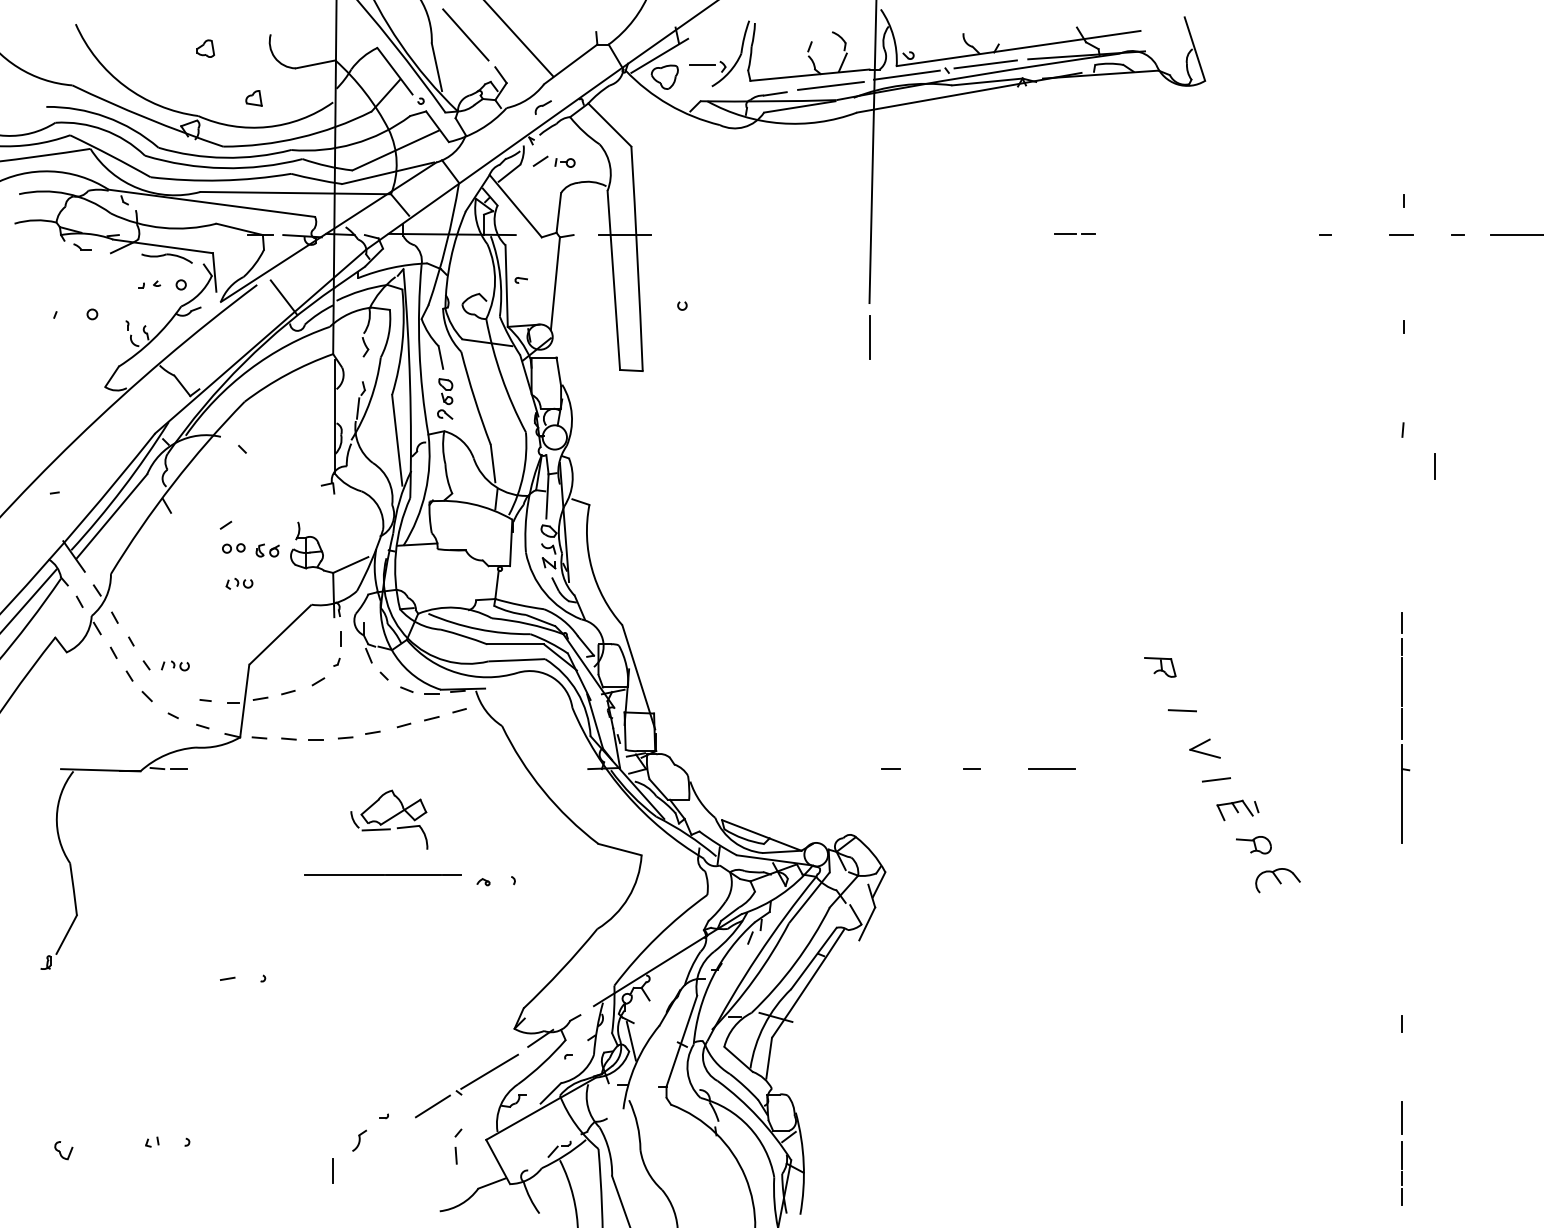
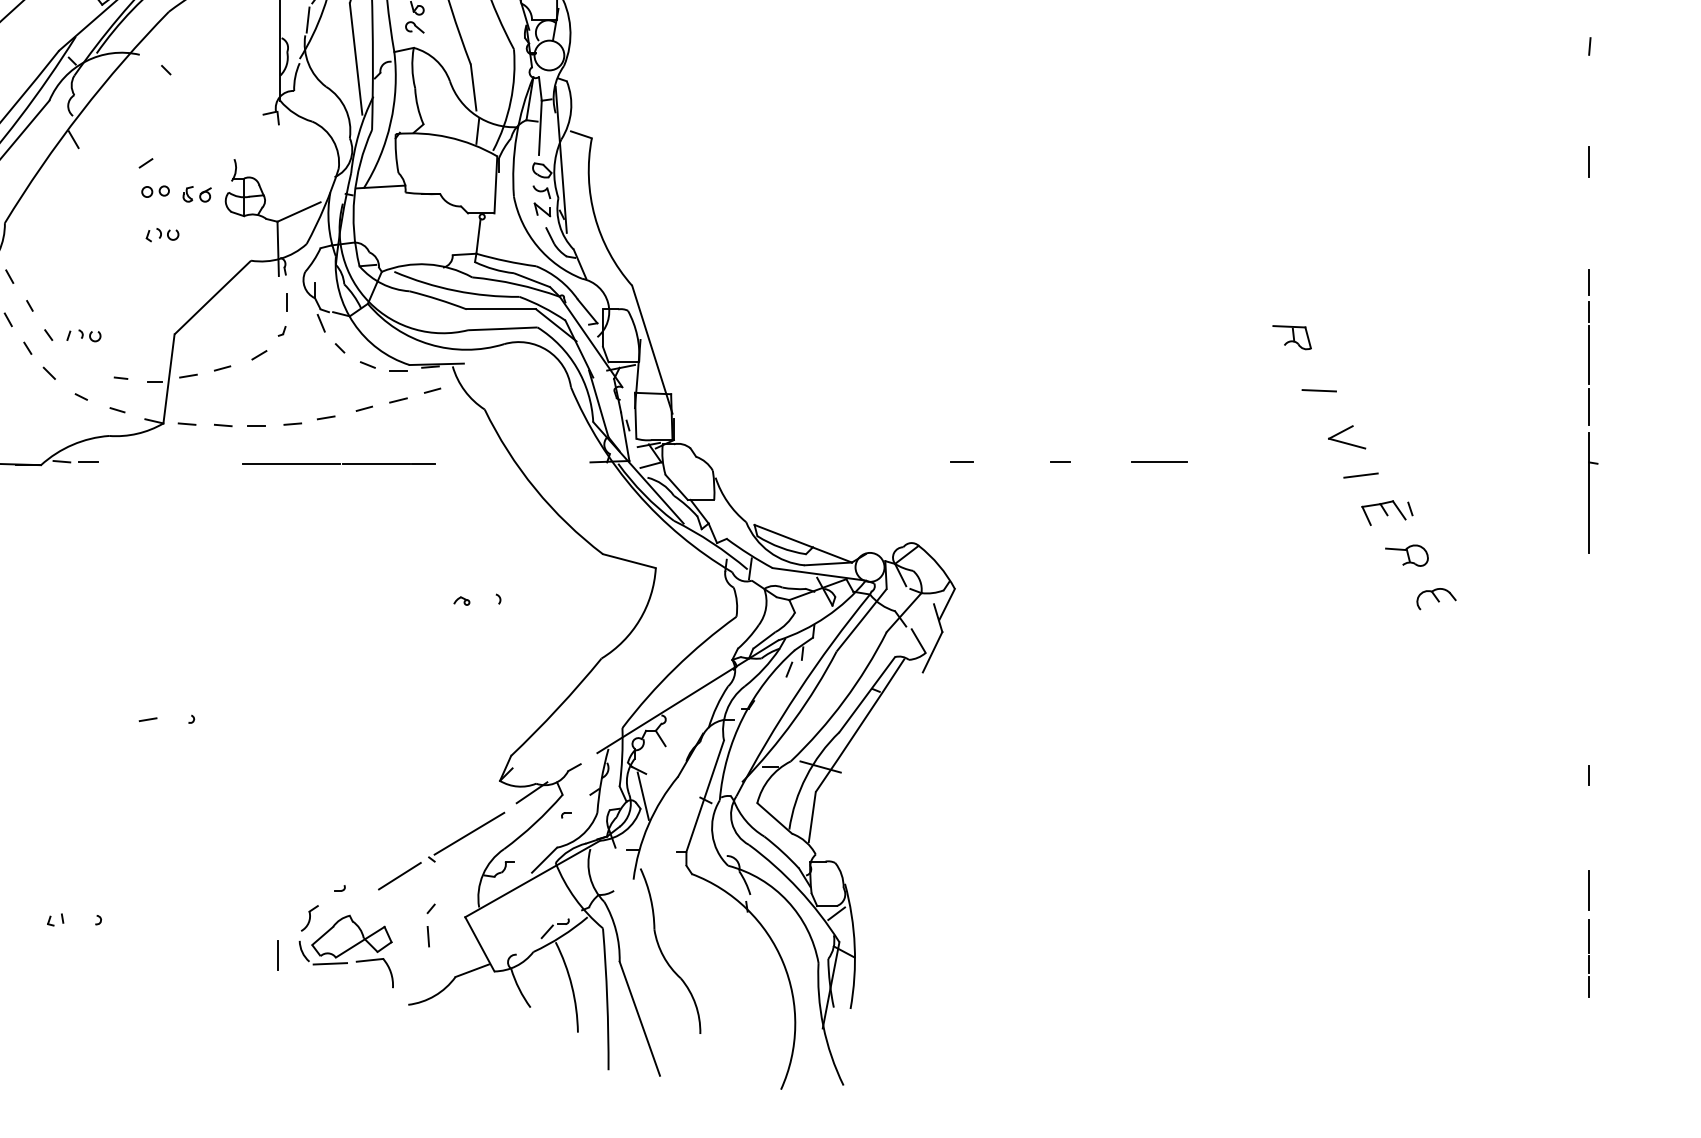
line: (1434, 466) -> (1588, 162), moved
part: (389, 819) -> (346, 951), moved
line: (382, 874) -> (337, 462), moved
part: (1277, 880) -> (1435, 599), size x0.71

